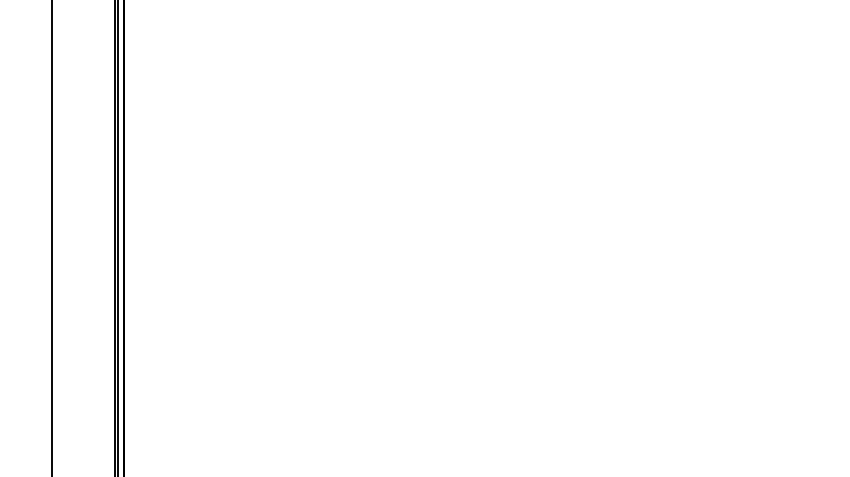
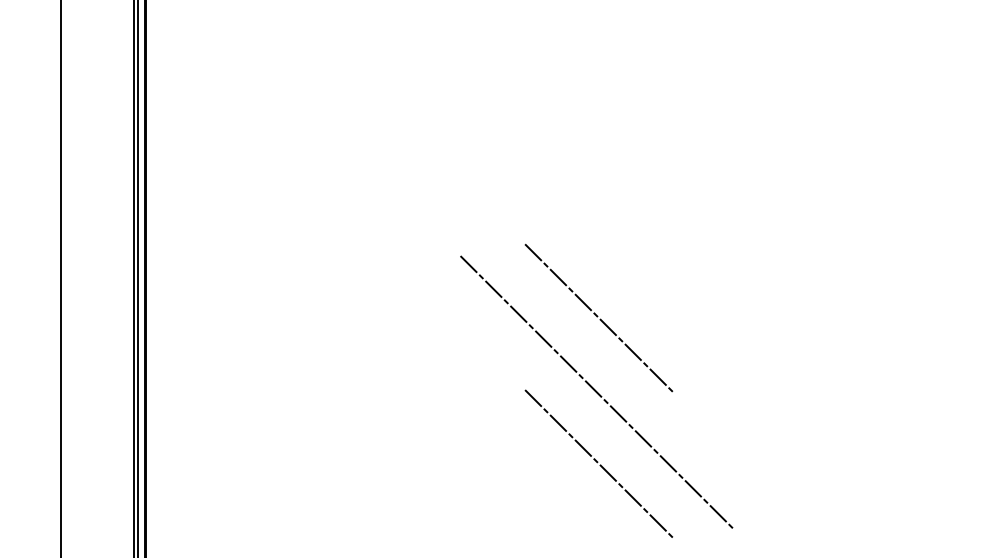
line: (512, 272) -> (599, 318), added
line: (509, 335) -> (596, 392), added
line: (512, 396) -> (599, 464), added

